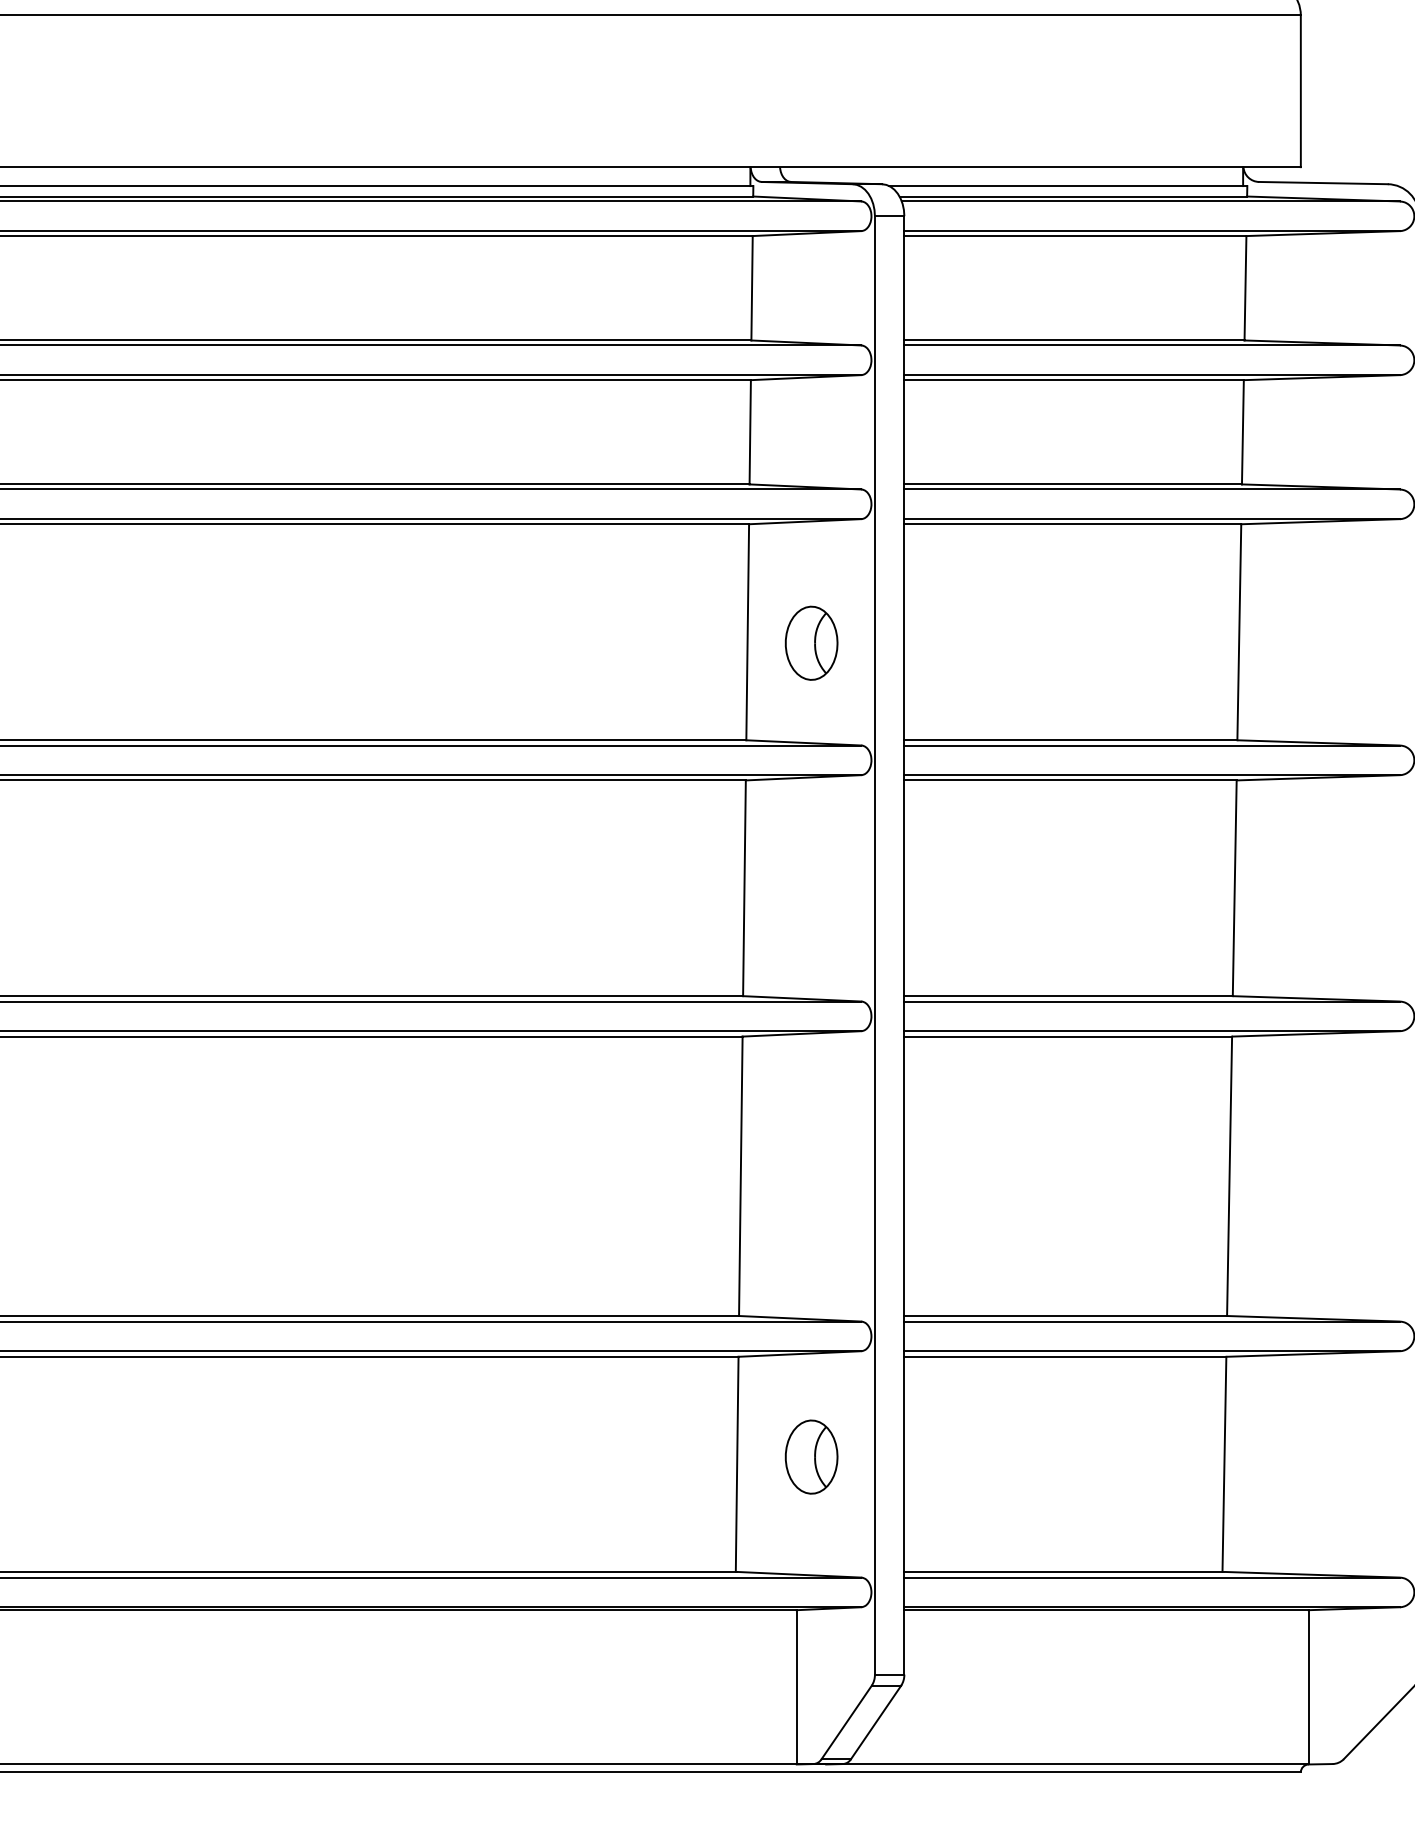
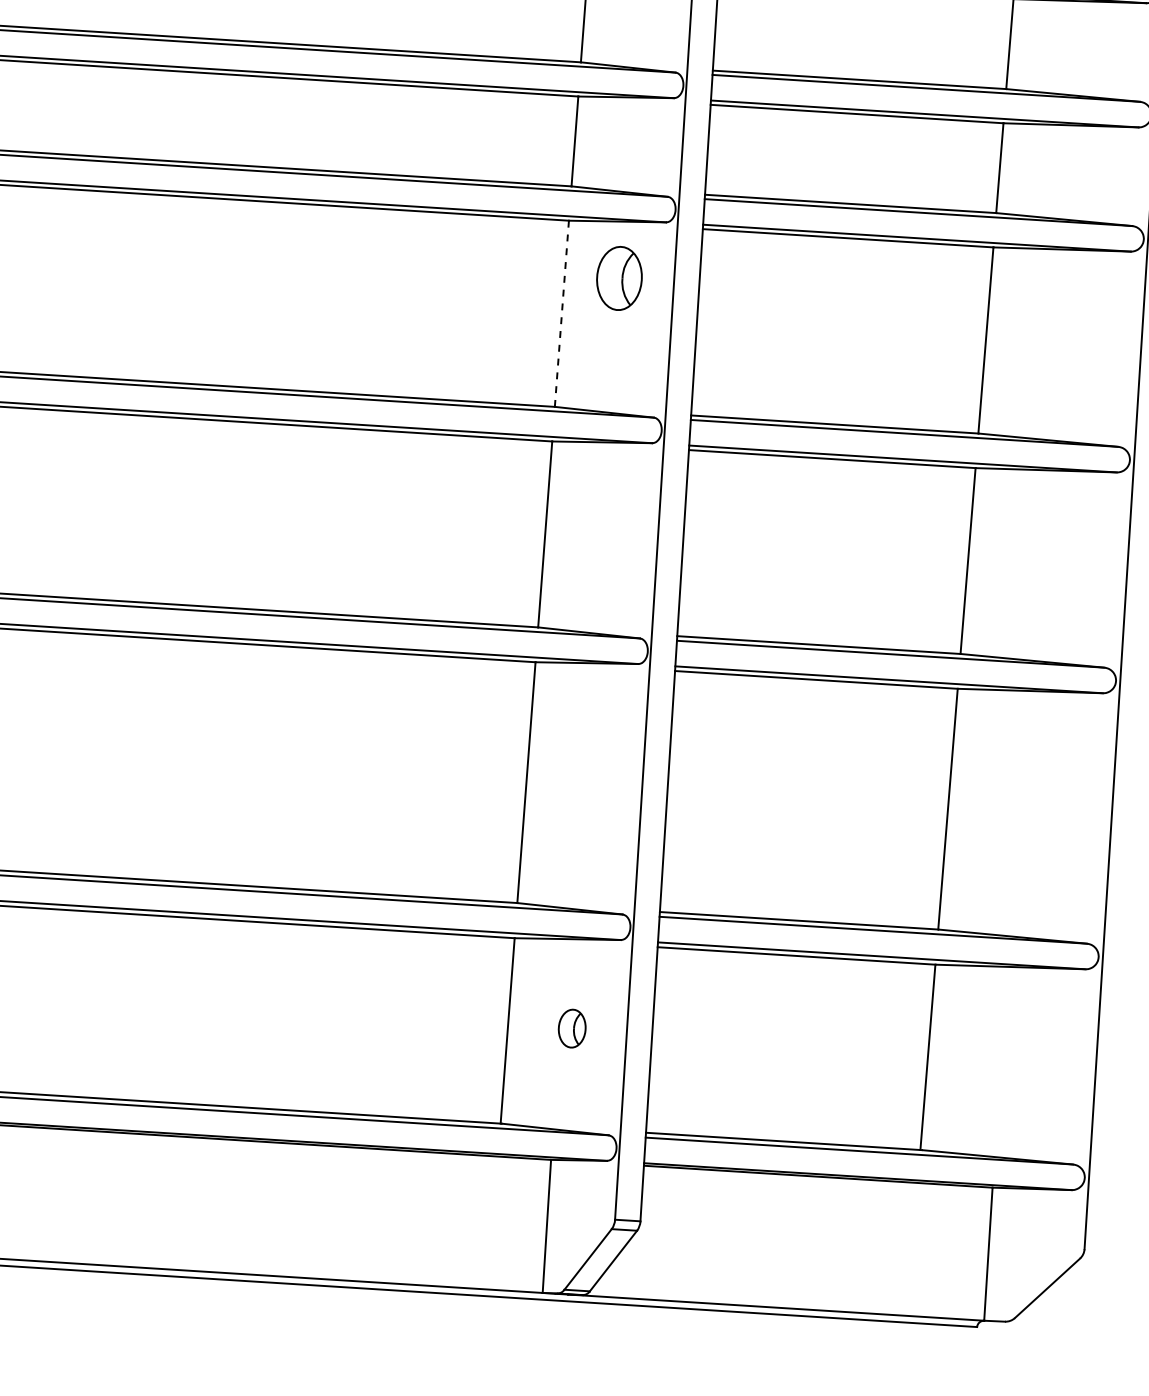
line: (747, 631) -> (561, 313), solid -> dashed
part: (811, 642) -> (619, 277), moved
part: (811, 1456) -> (572, 1028), size x0.6

